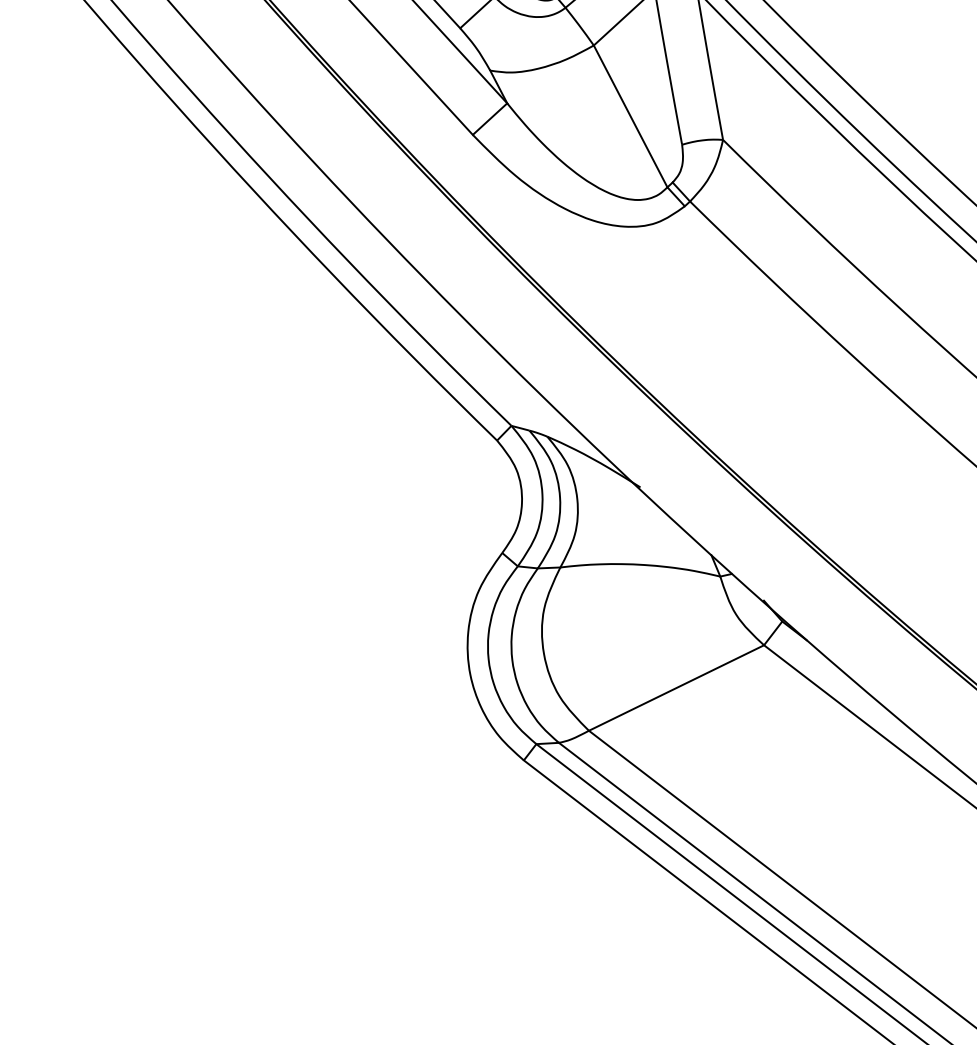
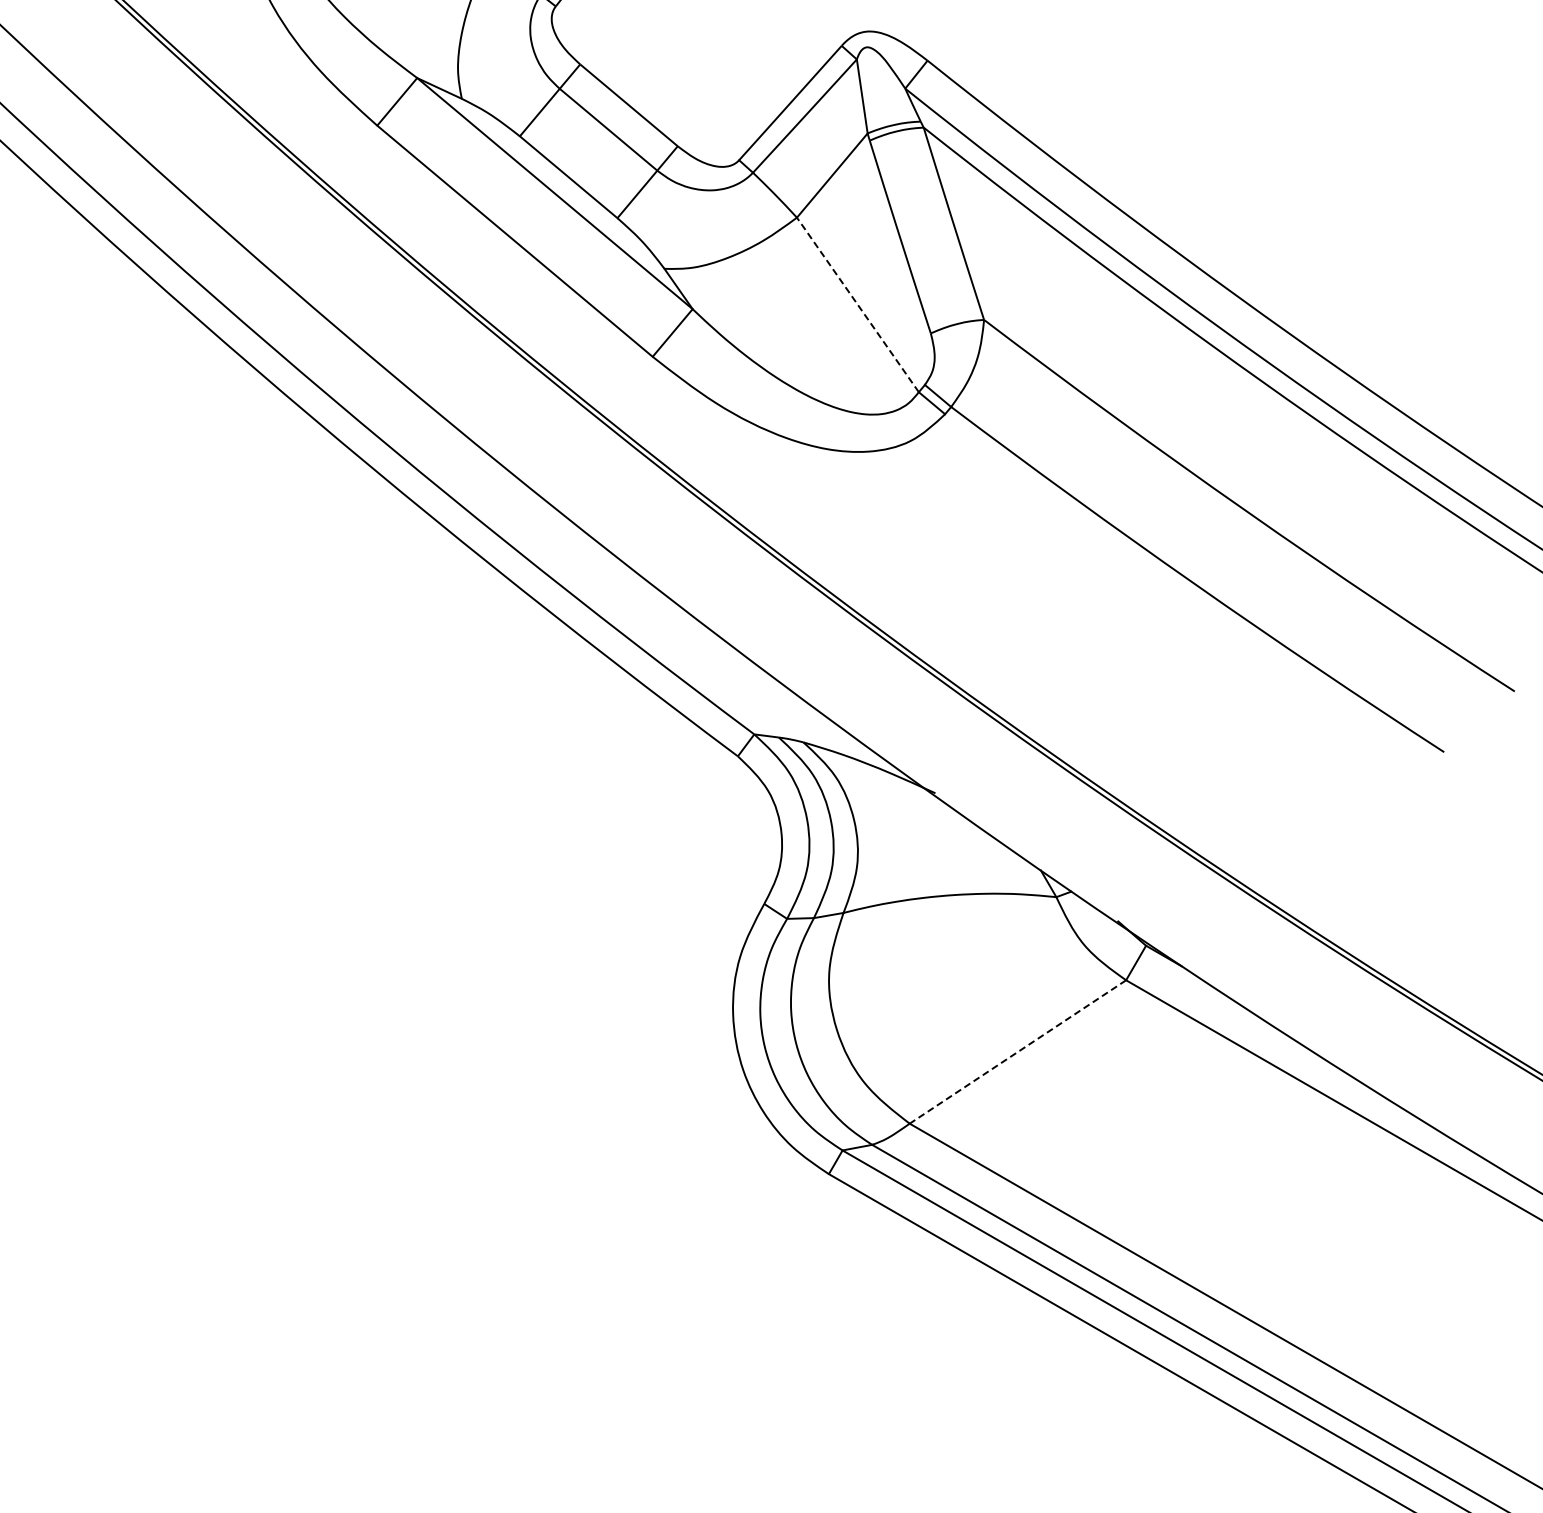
line: (630, 116) -> (857, 304), solid -> dashed
line: (676, 687) -> (1017, 1051), solid -> dashed

